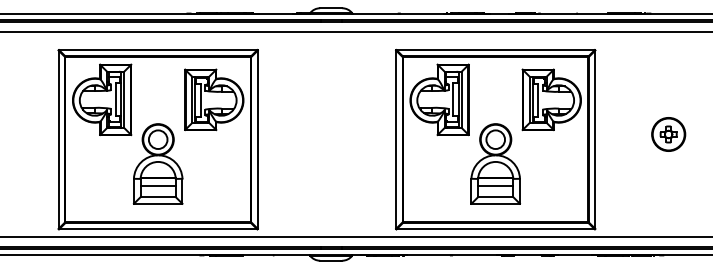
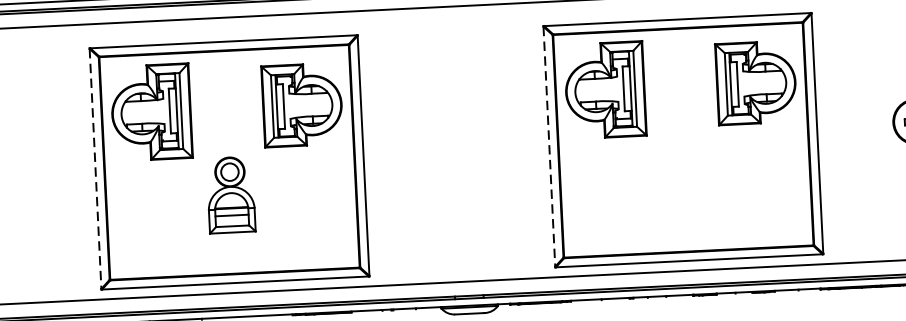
line: (58, 140) -> (95, 170), solid -> dashed
line: (396, 140) -> (550, 147), solid -> dashed
part: (157, 163) -> (230, 194), size x0.7
part: (495, 163) -> (684, 172), removed

